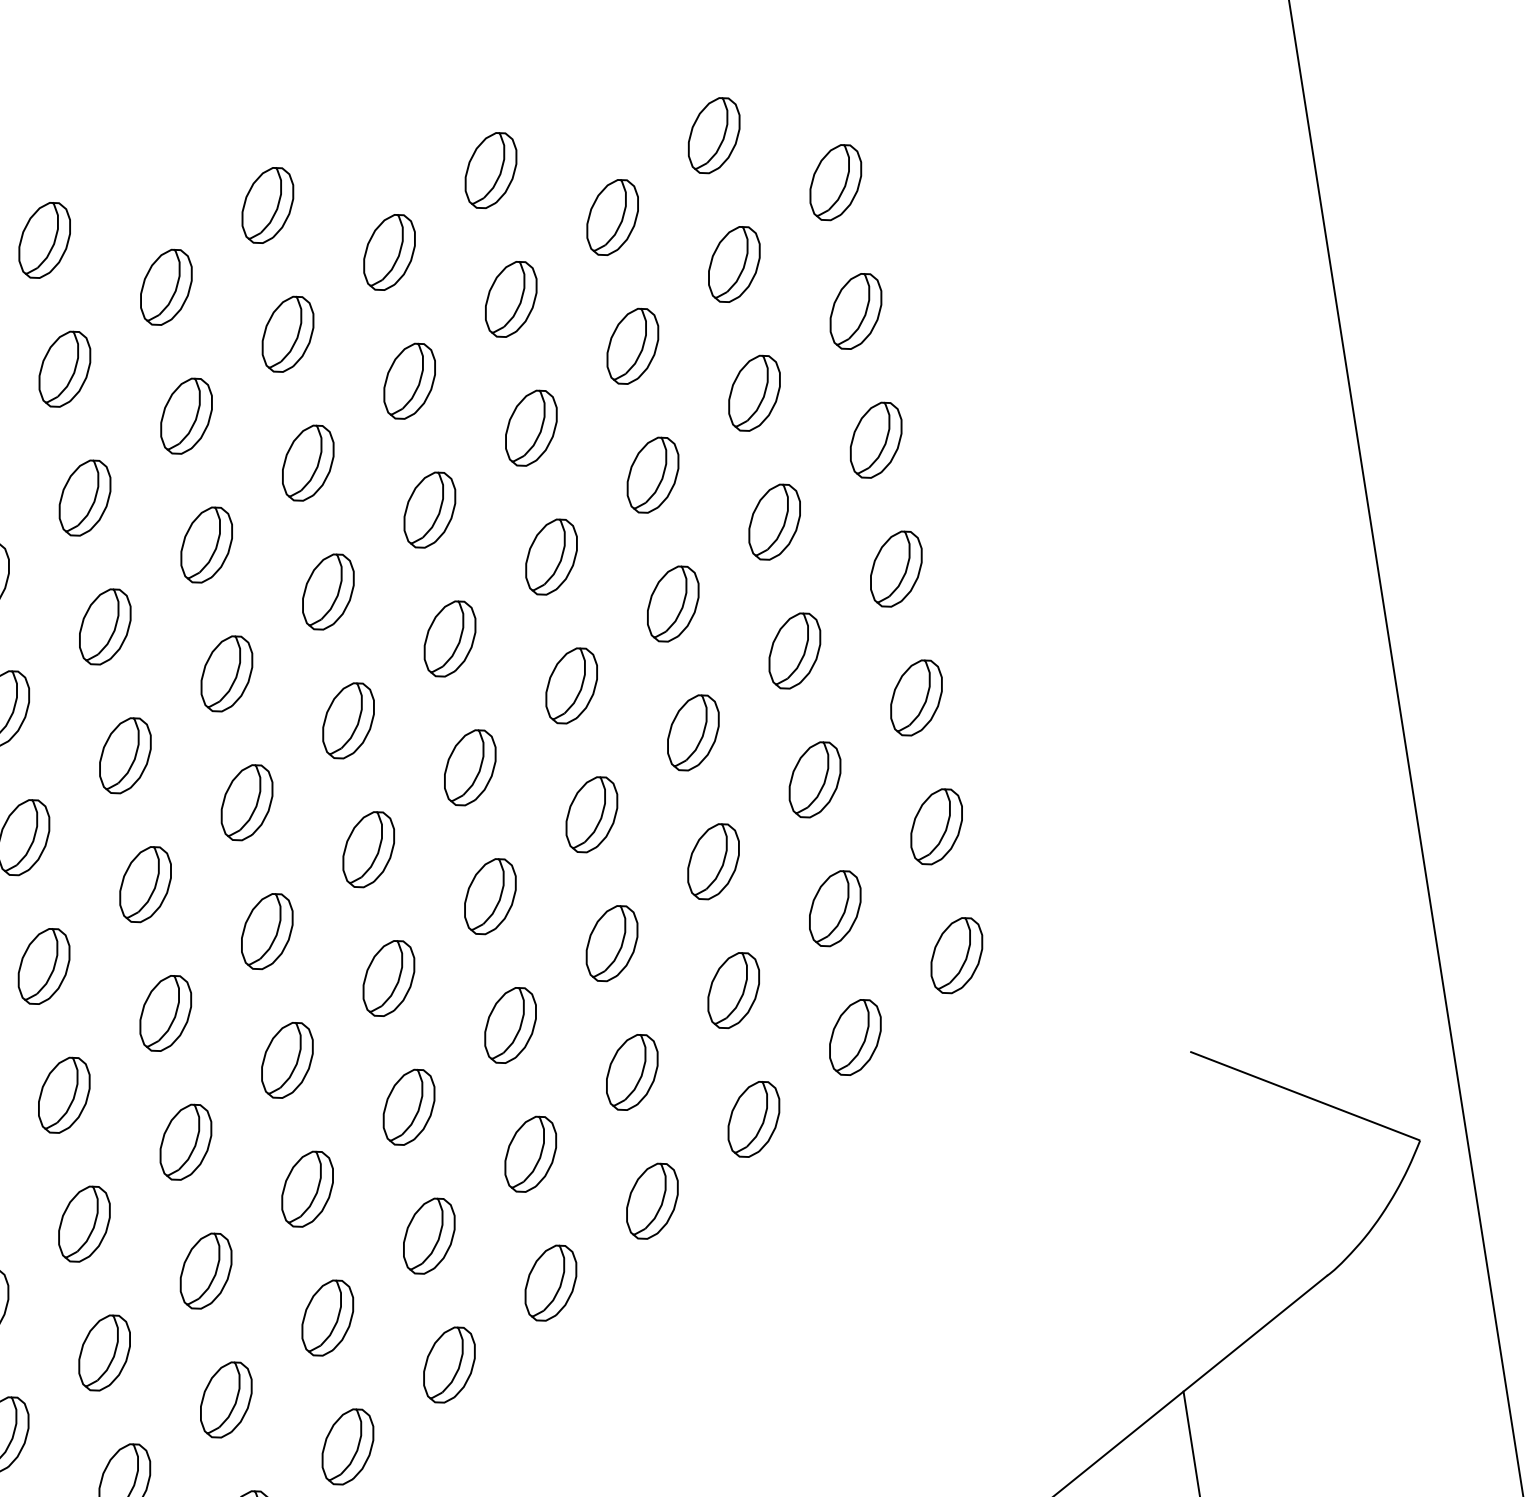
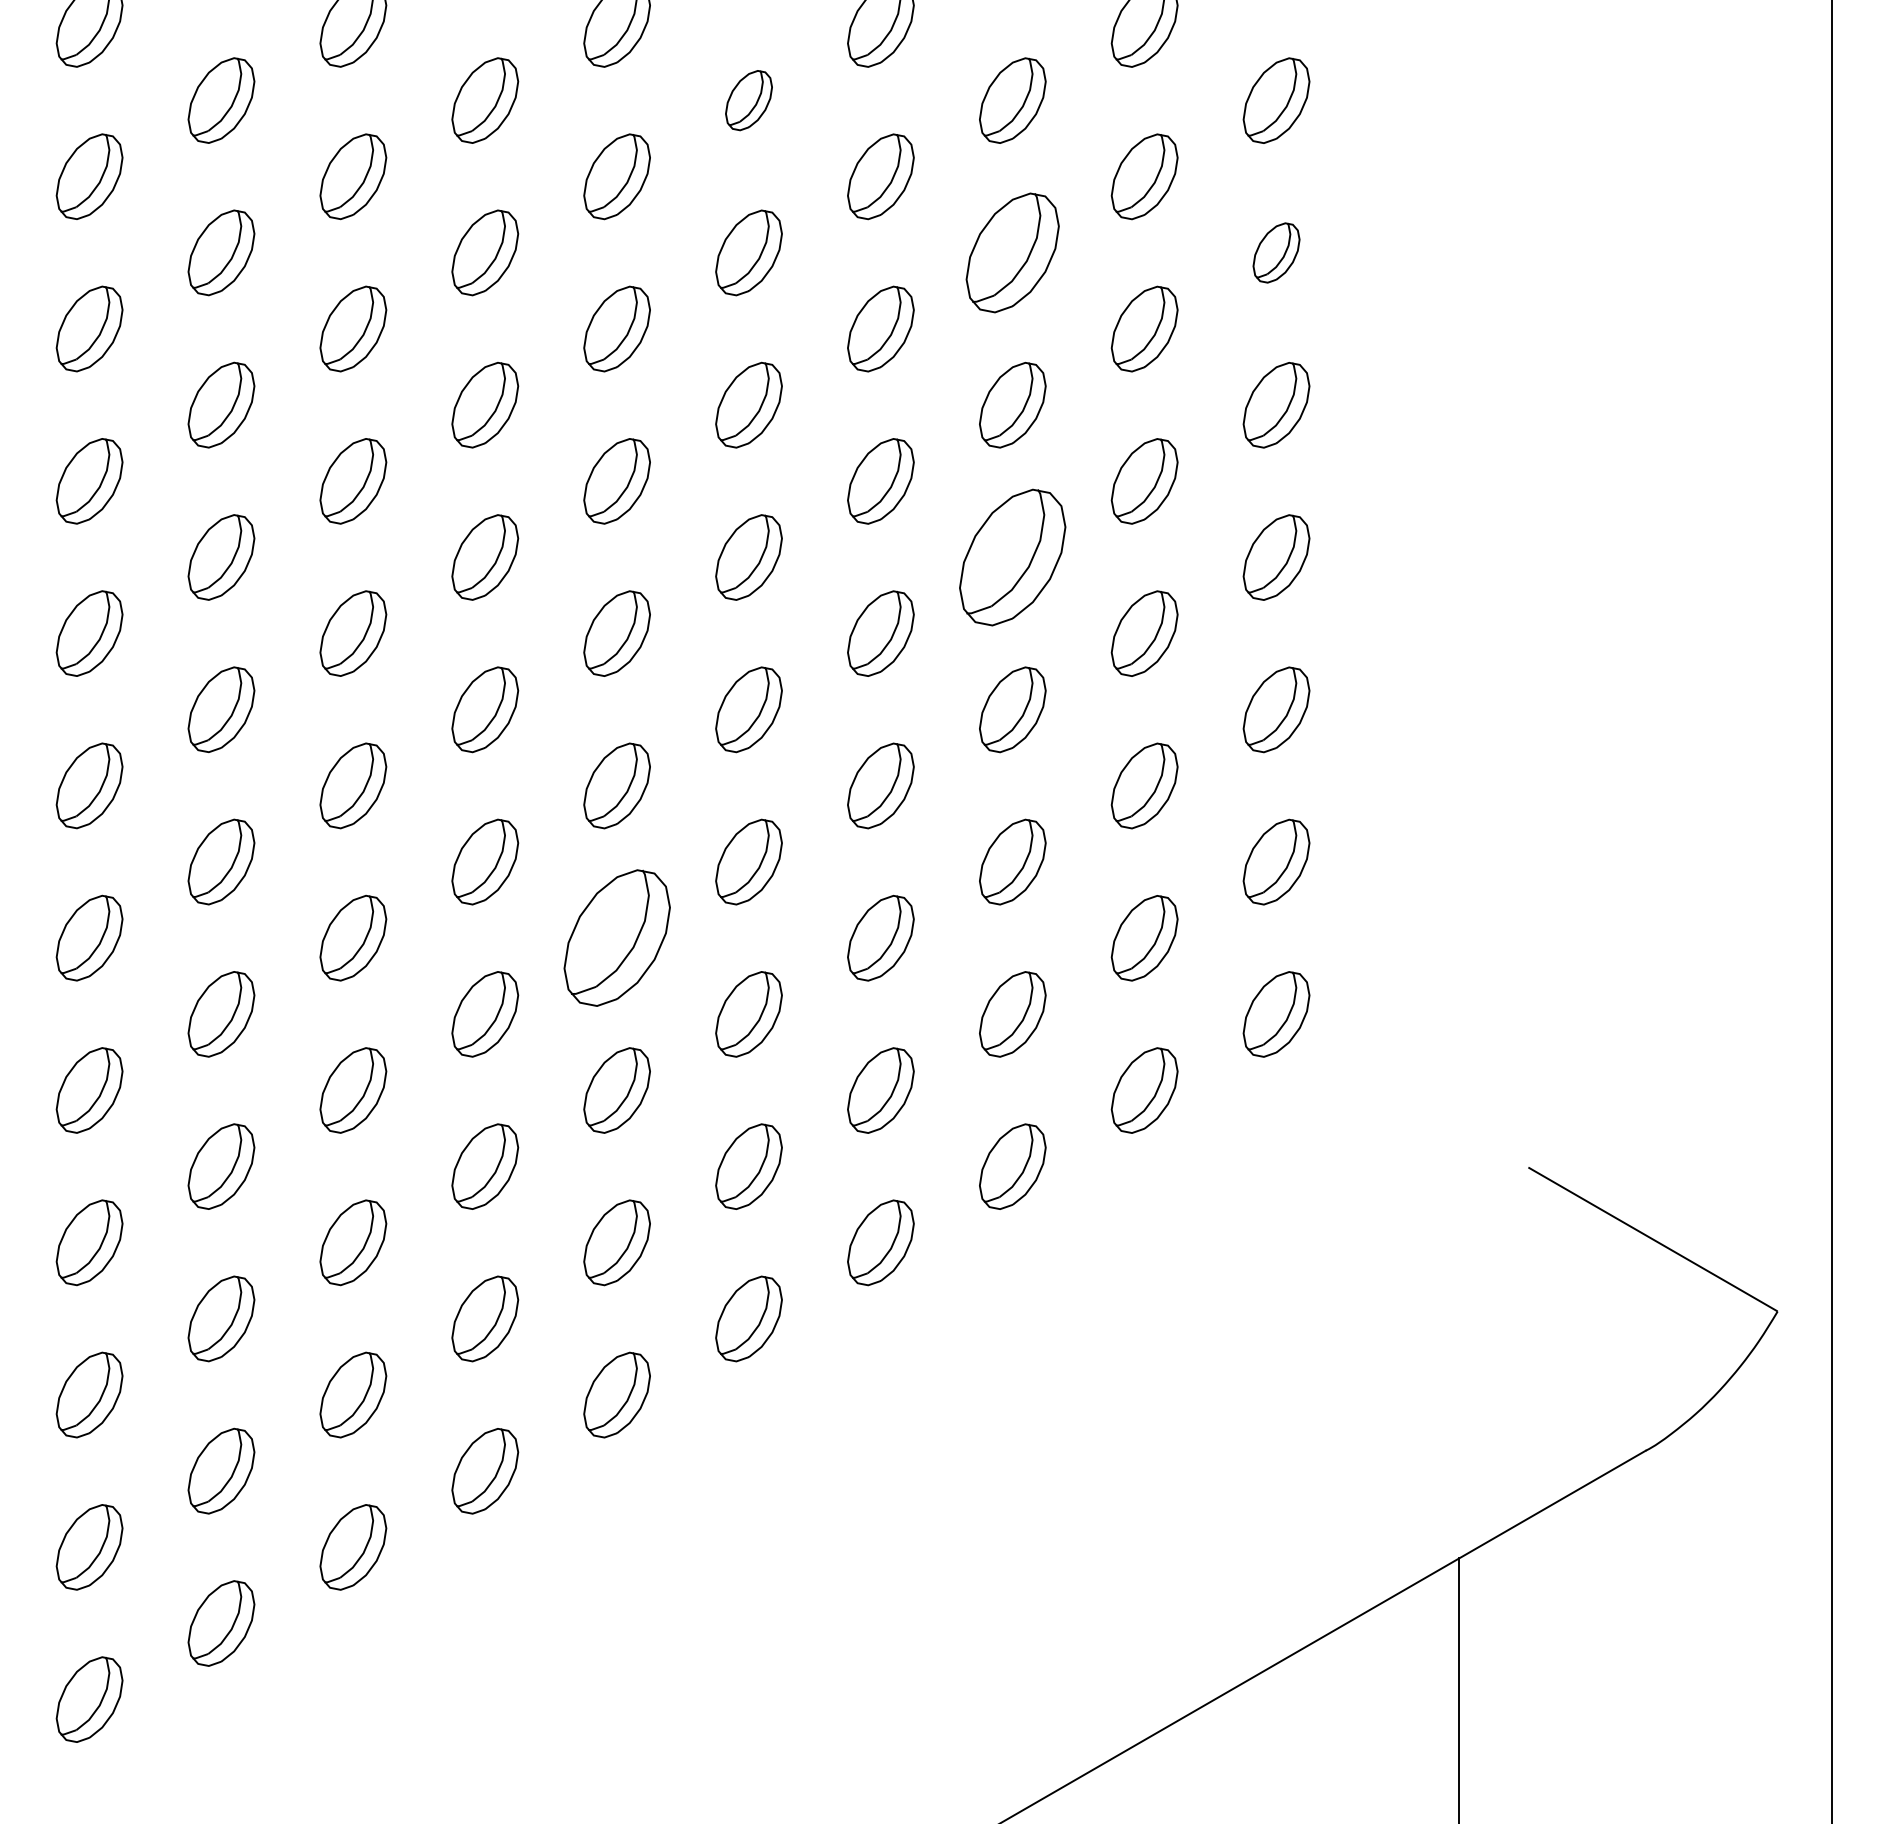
part: (389, 252) -> (748, 100), size x0.7
part: (855, 311) -> (1276, 252), size x0.7
part: (632, 346) -> (1012, 252), size x1.4
part: (672, 604) -> (1012, 557), size x1.6
part: (388, 978) -> (616, 938), size x1.6

